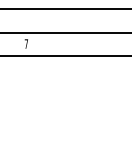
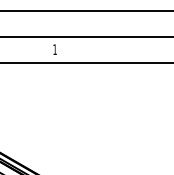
text: (25, 43) -> (54, 49), 7 -> 1

